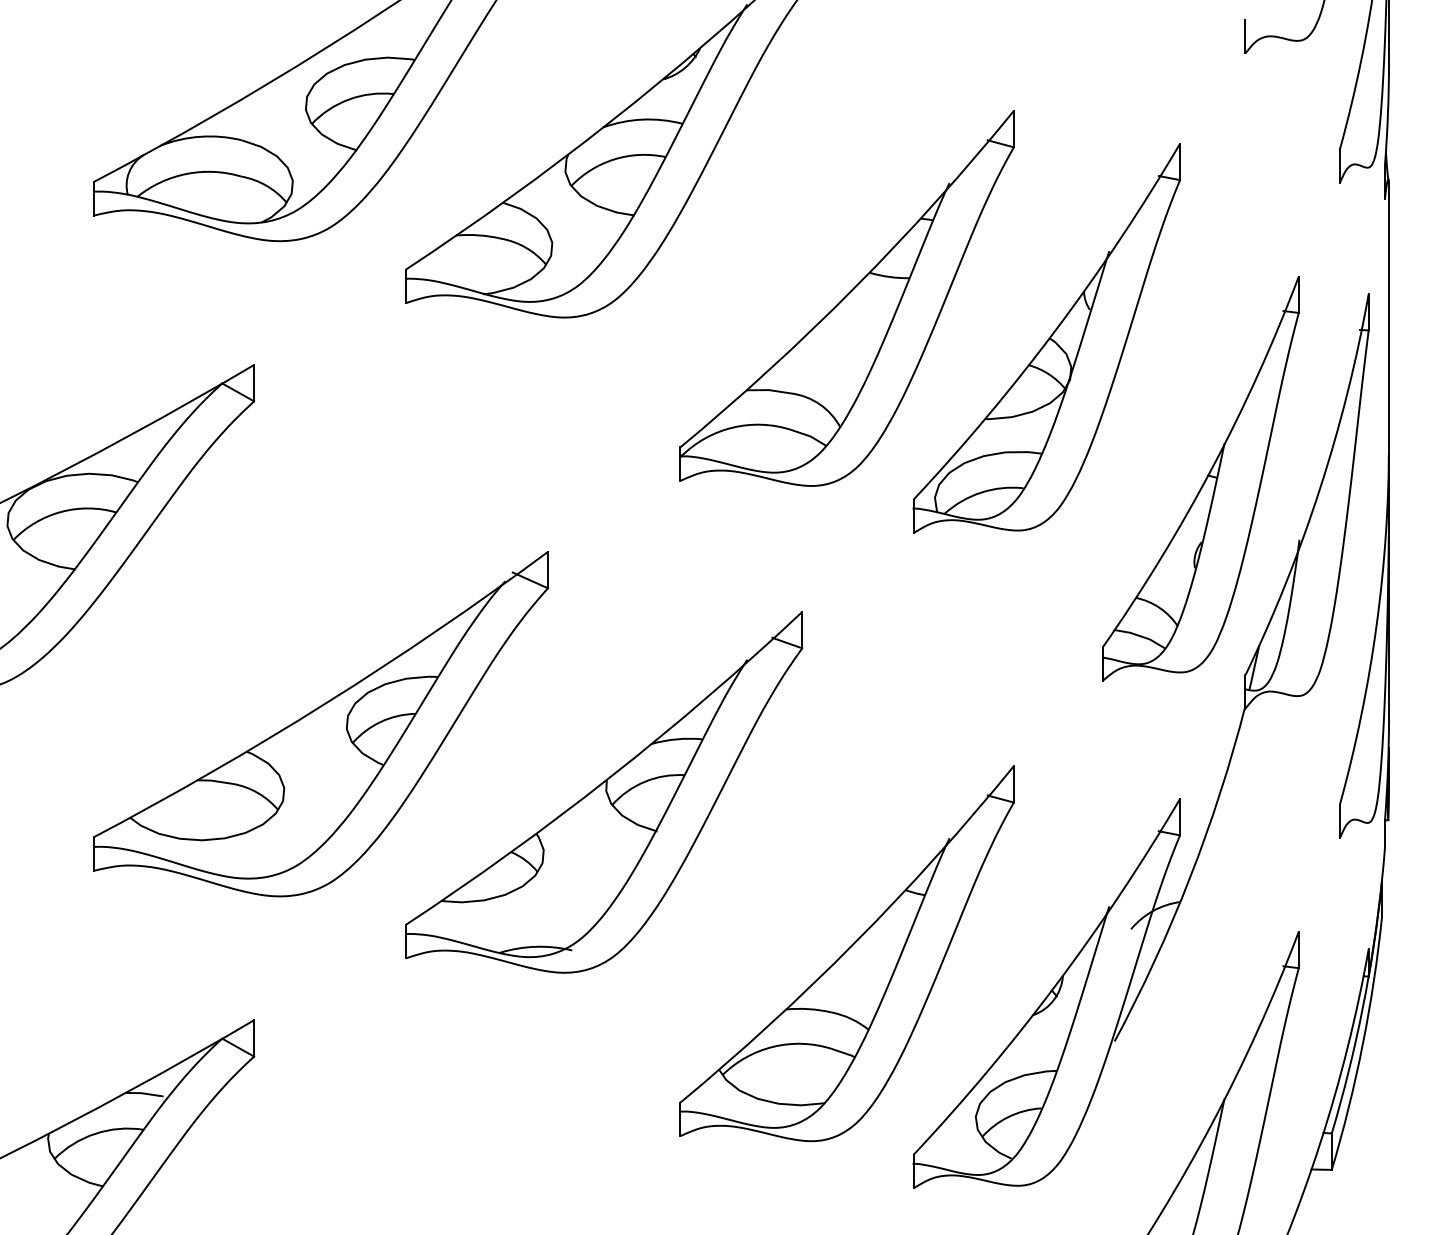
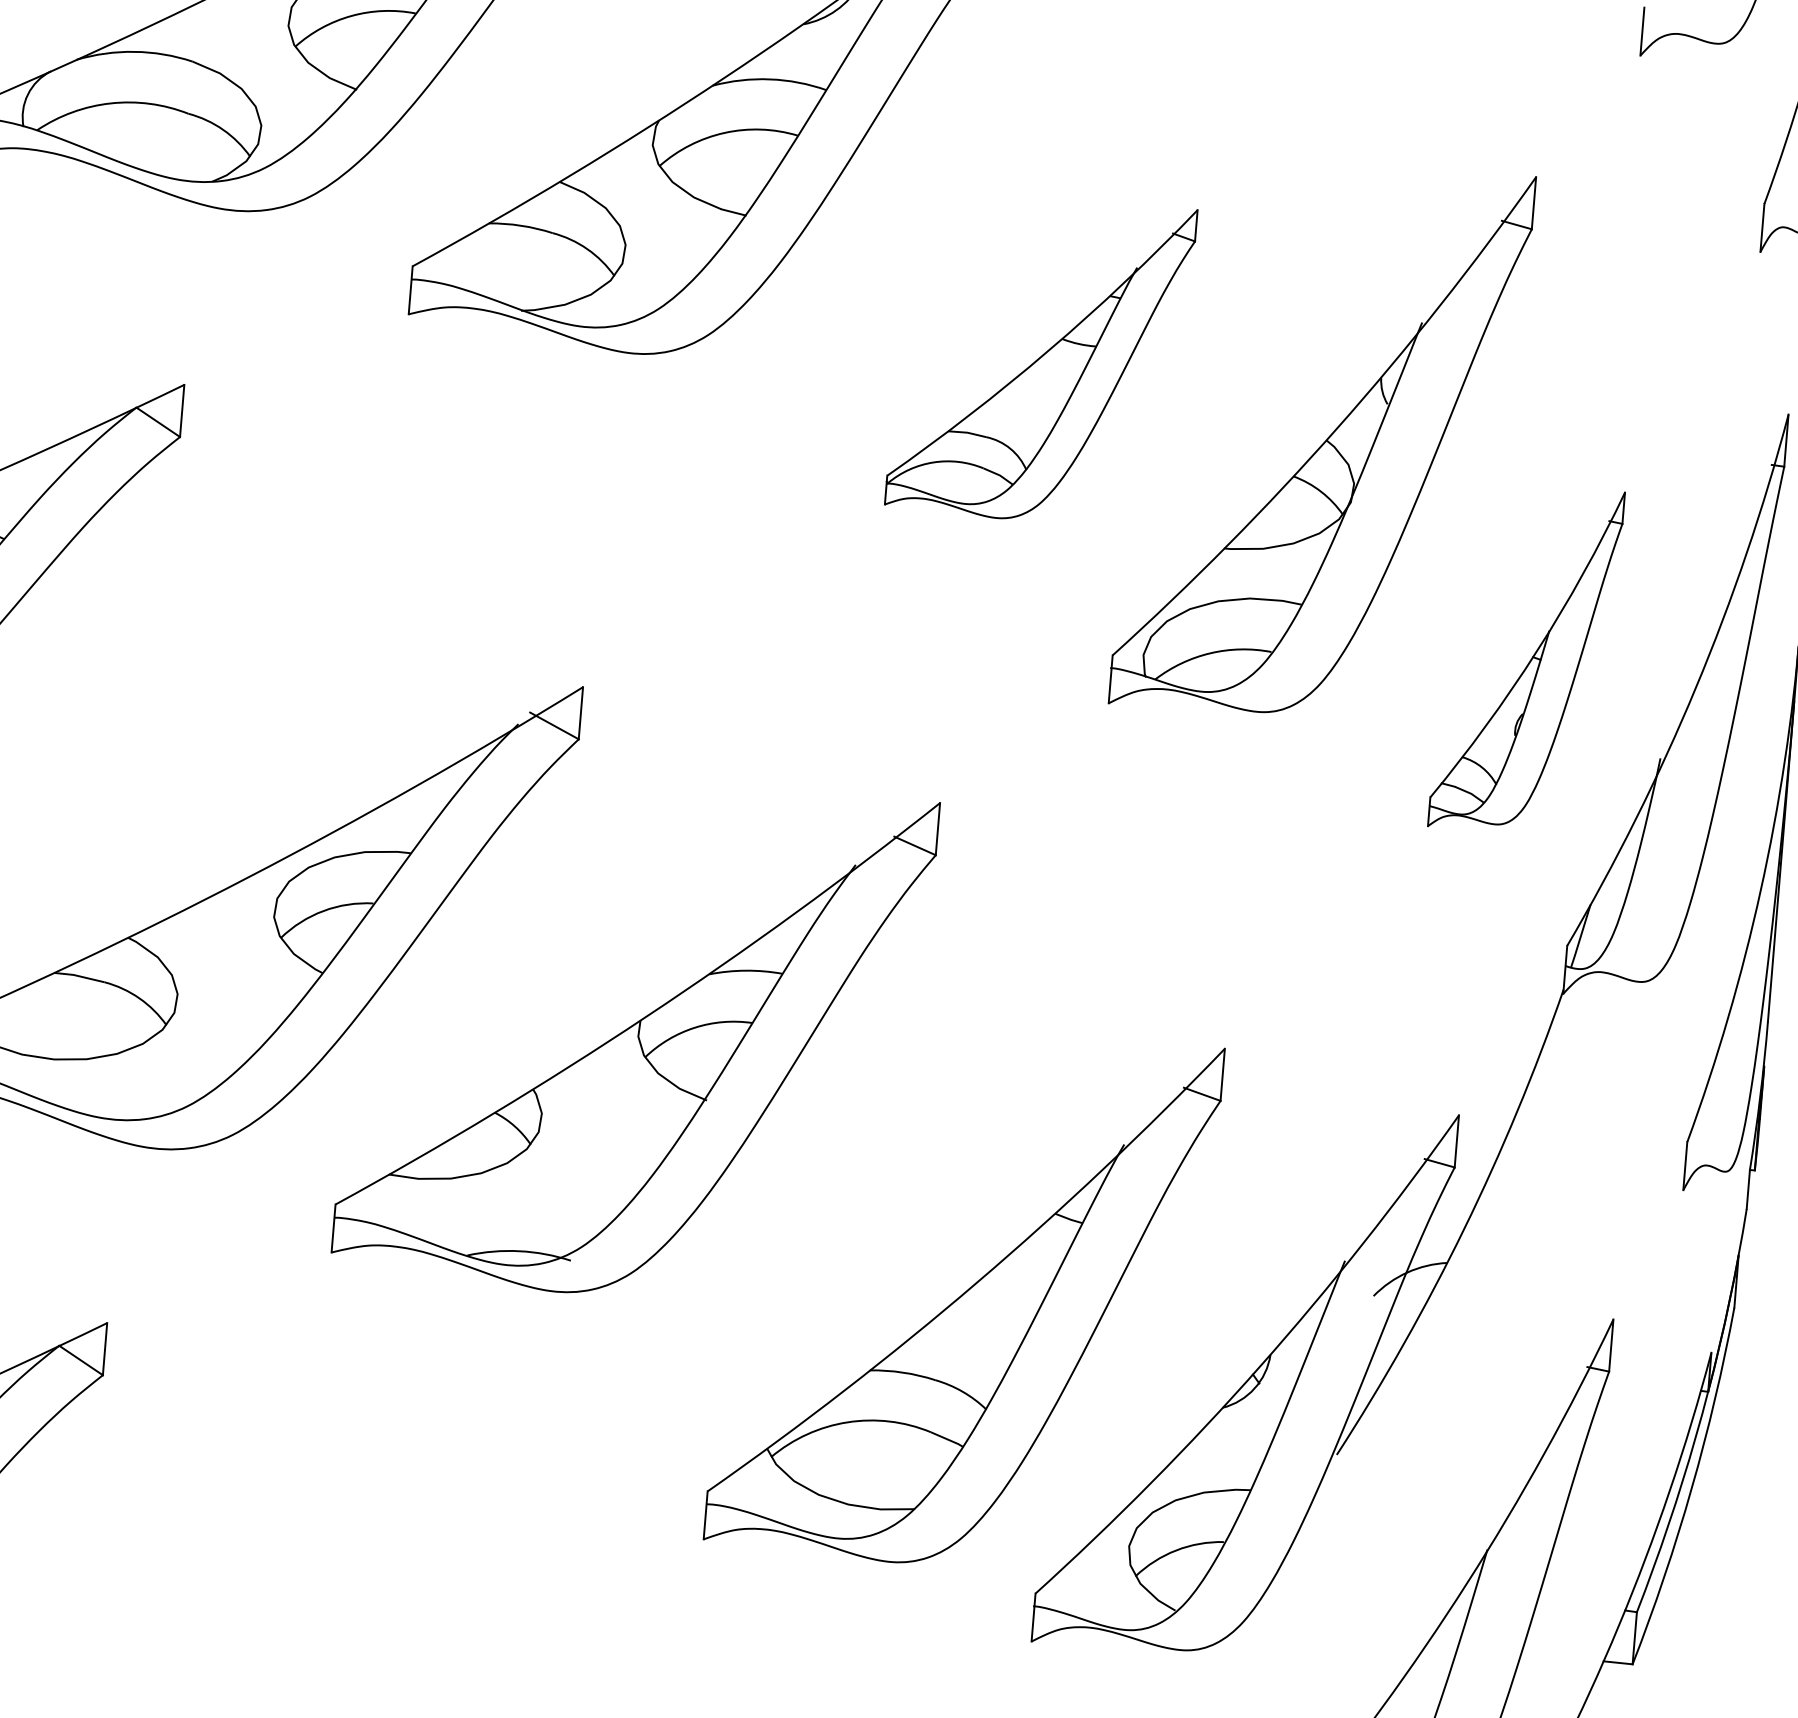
part: (846, 298) -> (1040, 359), size x0.6
part: (1200, 478) -> (1526, 658), size x0.6

